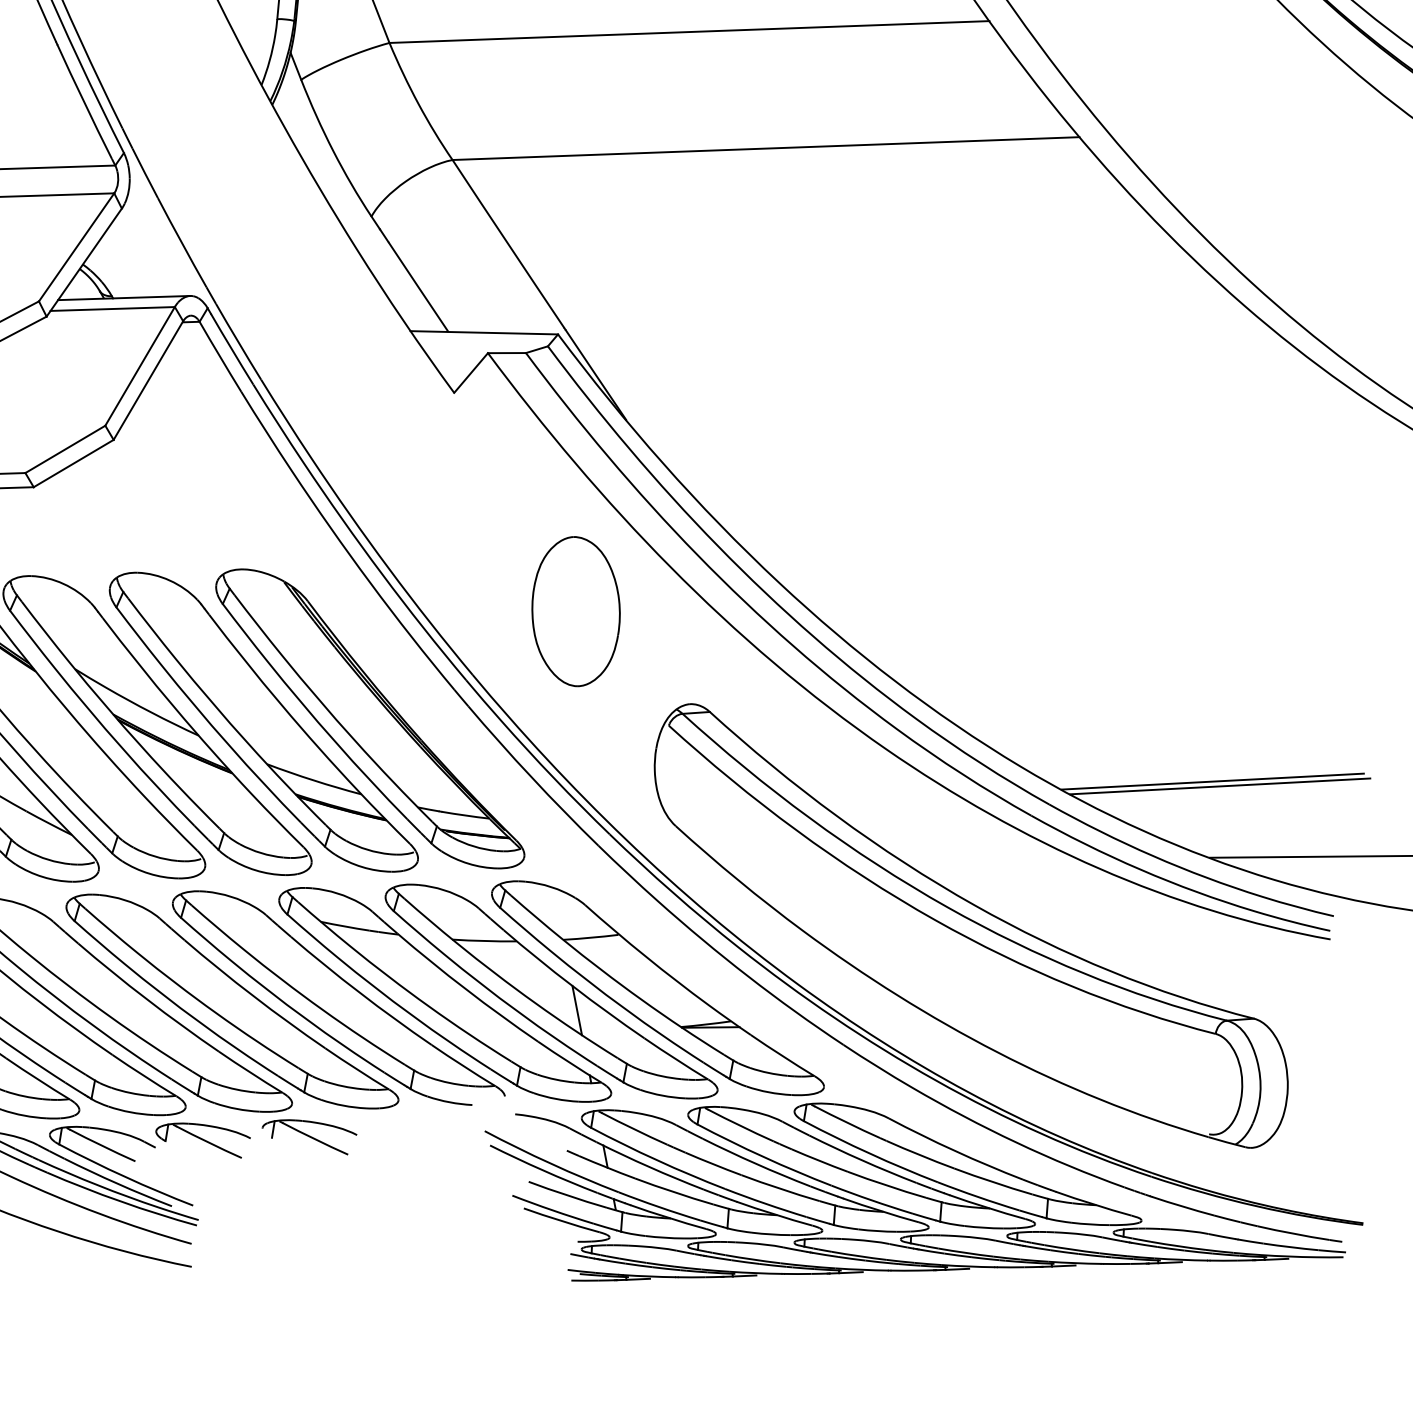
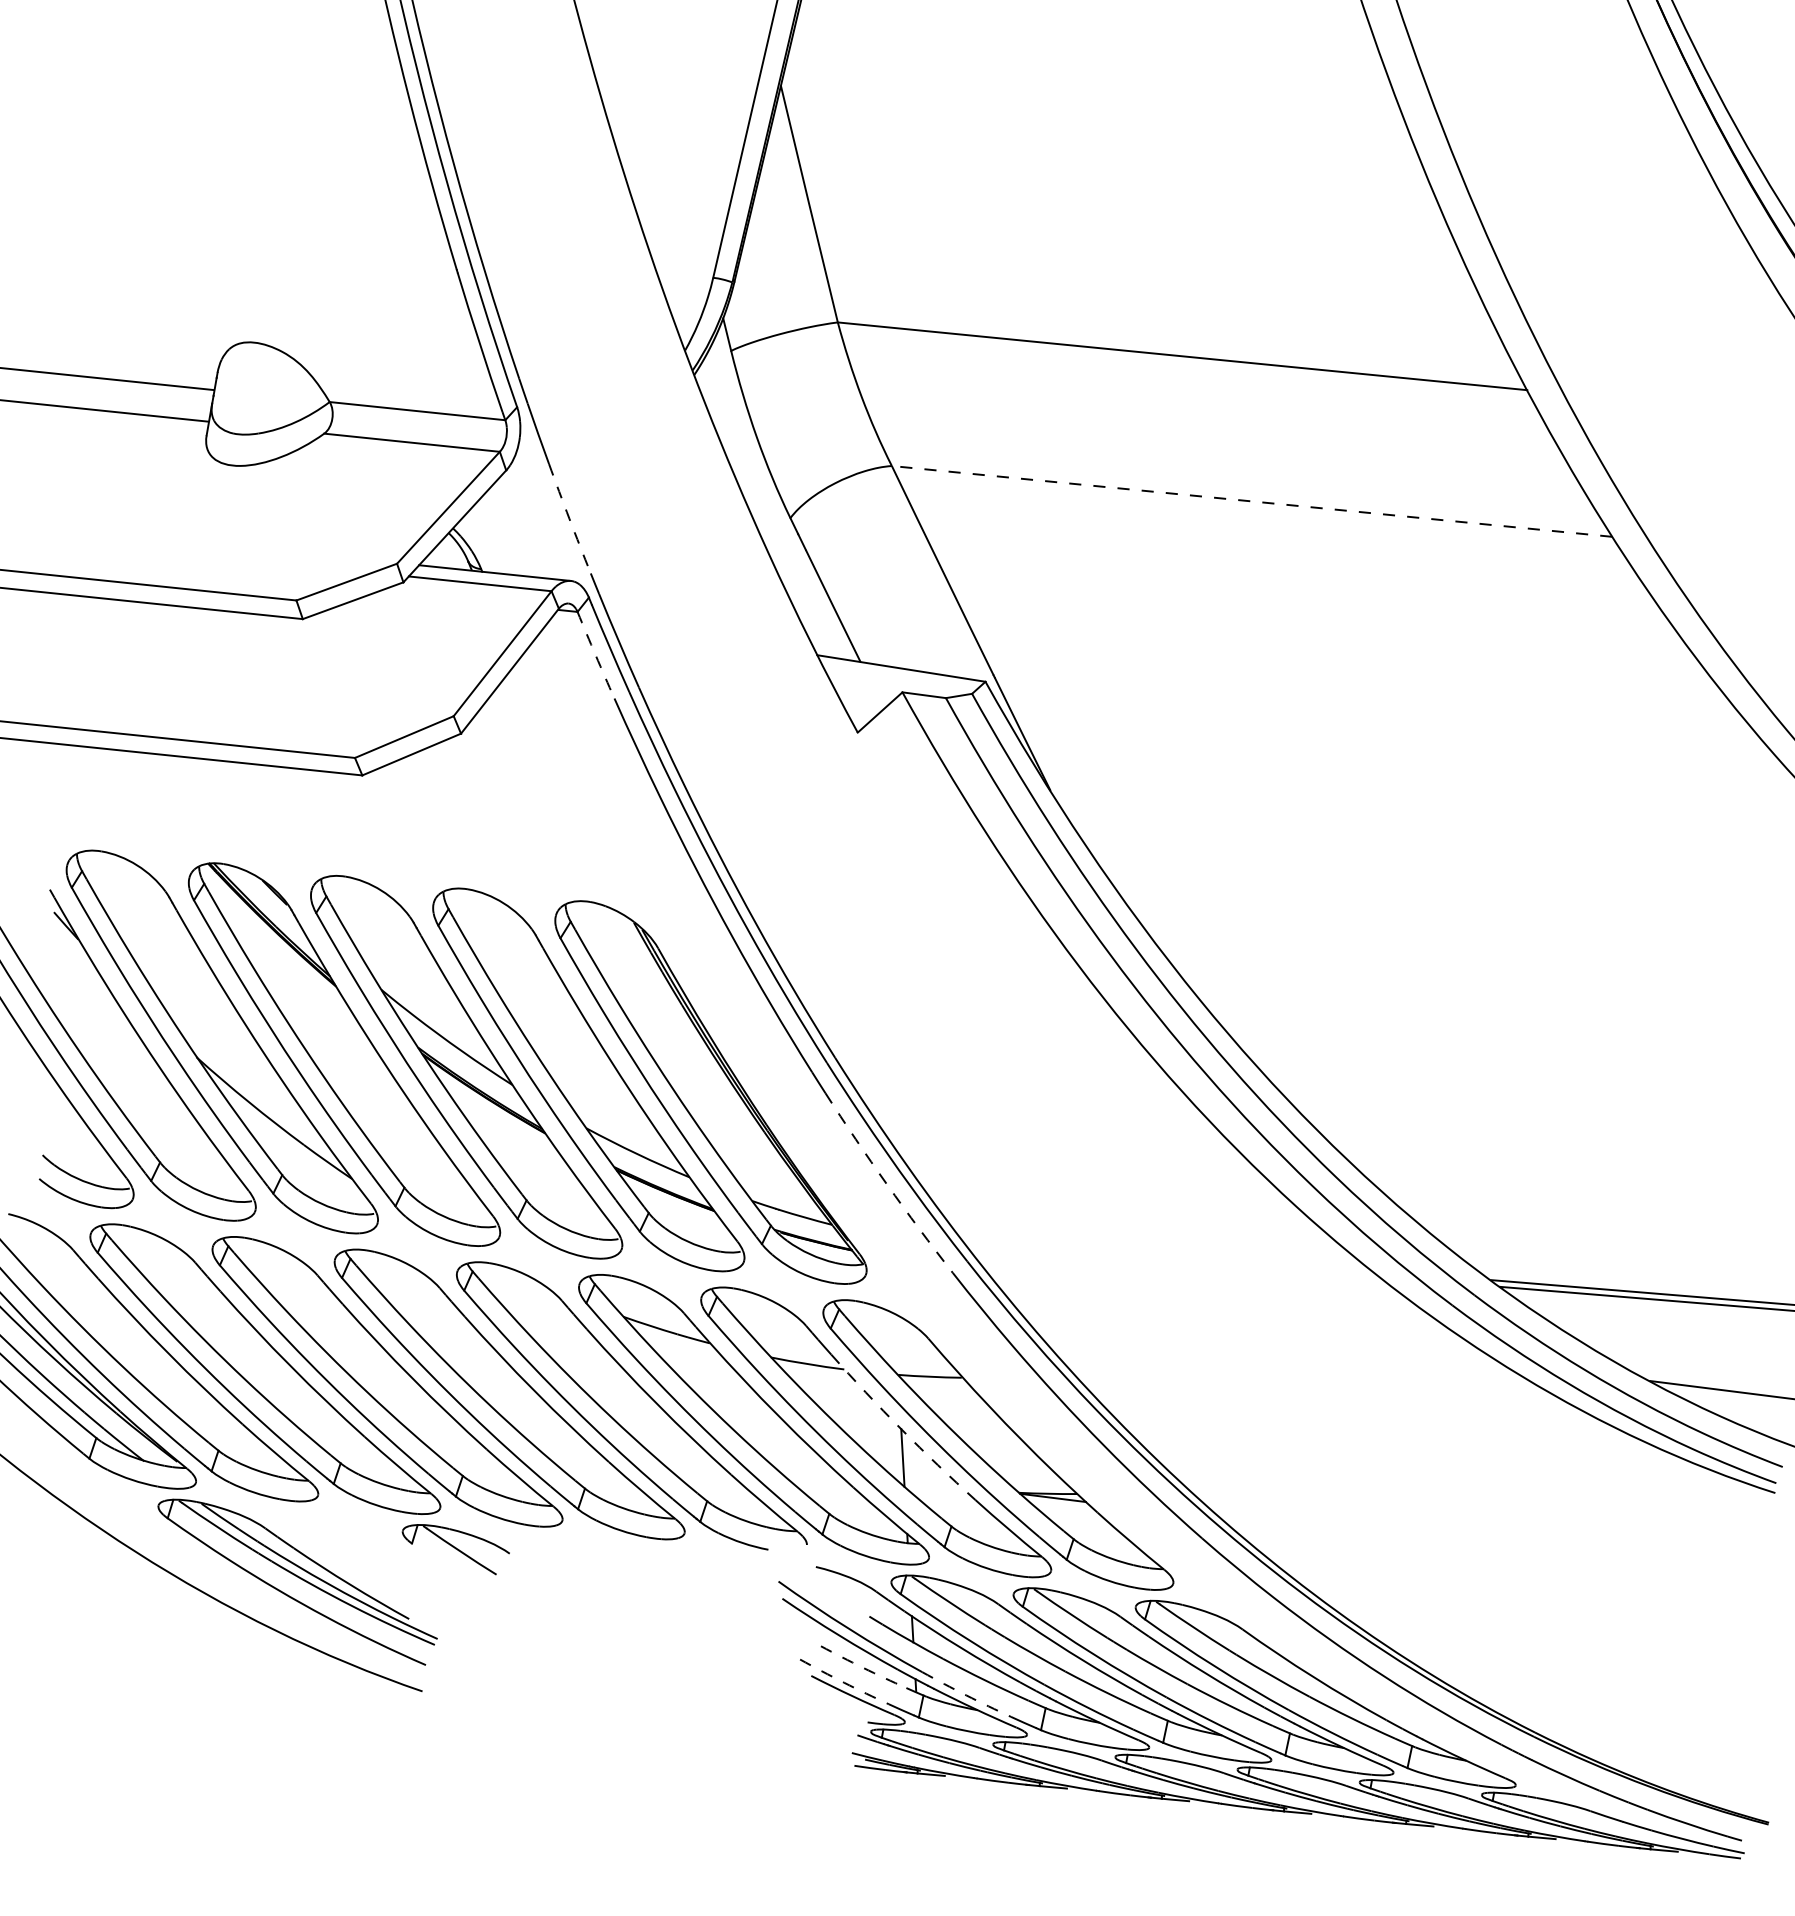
line: (766, 148) -> (1252, 501), solid -> dashed
arc: (181, 242) -> (569, 518), solid -> dashed
arc: (220, 357) -> (595, 655), solid -> dashed
part: (576, 611) -> (963, 1001), removed
arc: (532, 777) -> (887, 1184), solid -> dashed
part: (971, 926) -> (1366, 1422), removed
arc: (572, 986) -> (901, 1429), solid -> dashed
part: (310, 1137) -> (578, 1561), removed
part: (118, 1172) -> (353, 1572), removed
arc: (567, 1195) -> (863, 1667), solid -> dashed
arc: (659, 1207) -> (966, 1695), solid -> dashed
arc: (553, 1210) -> (844, 1682), solid -> dashed

